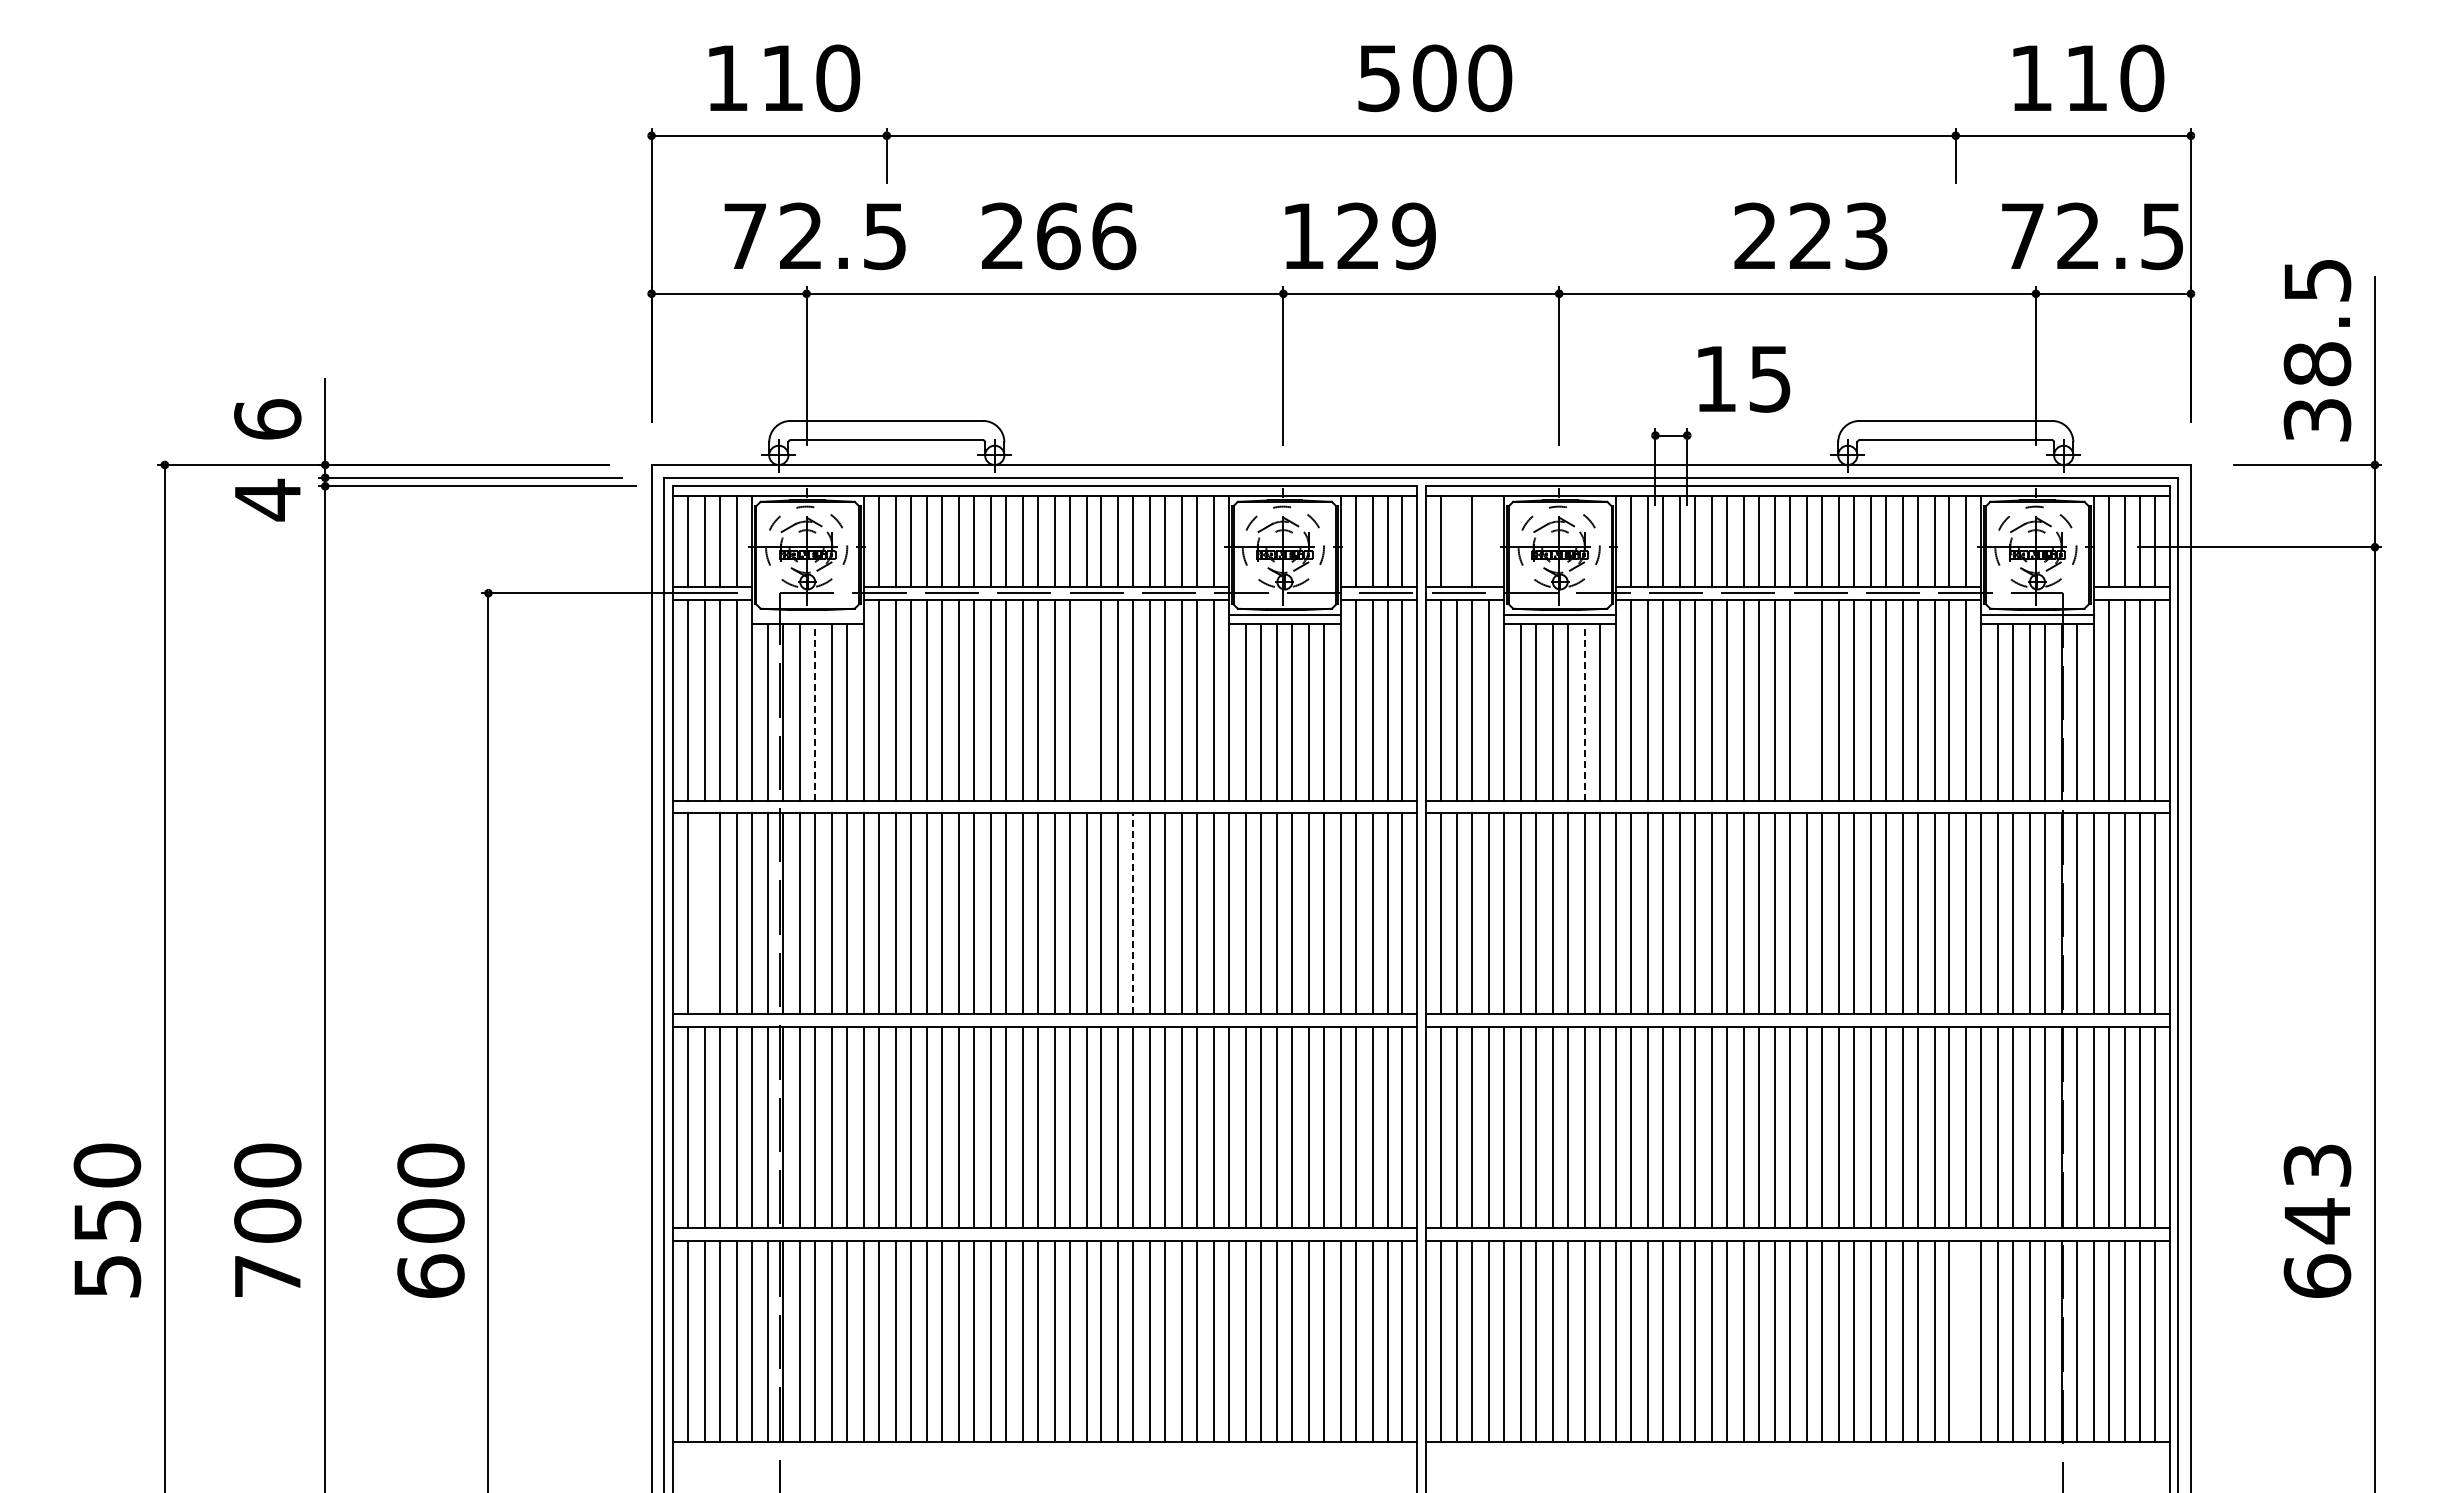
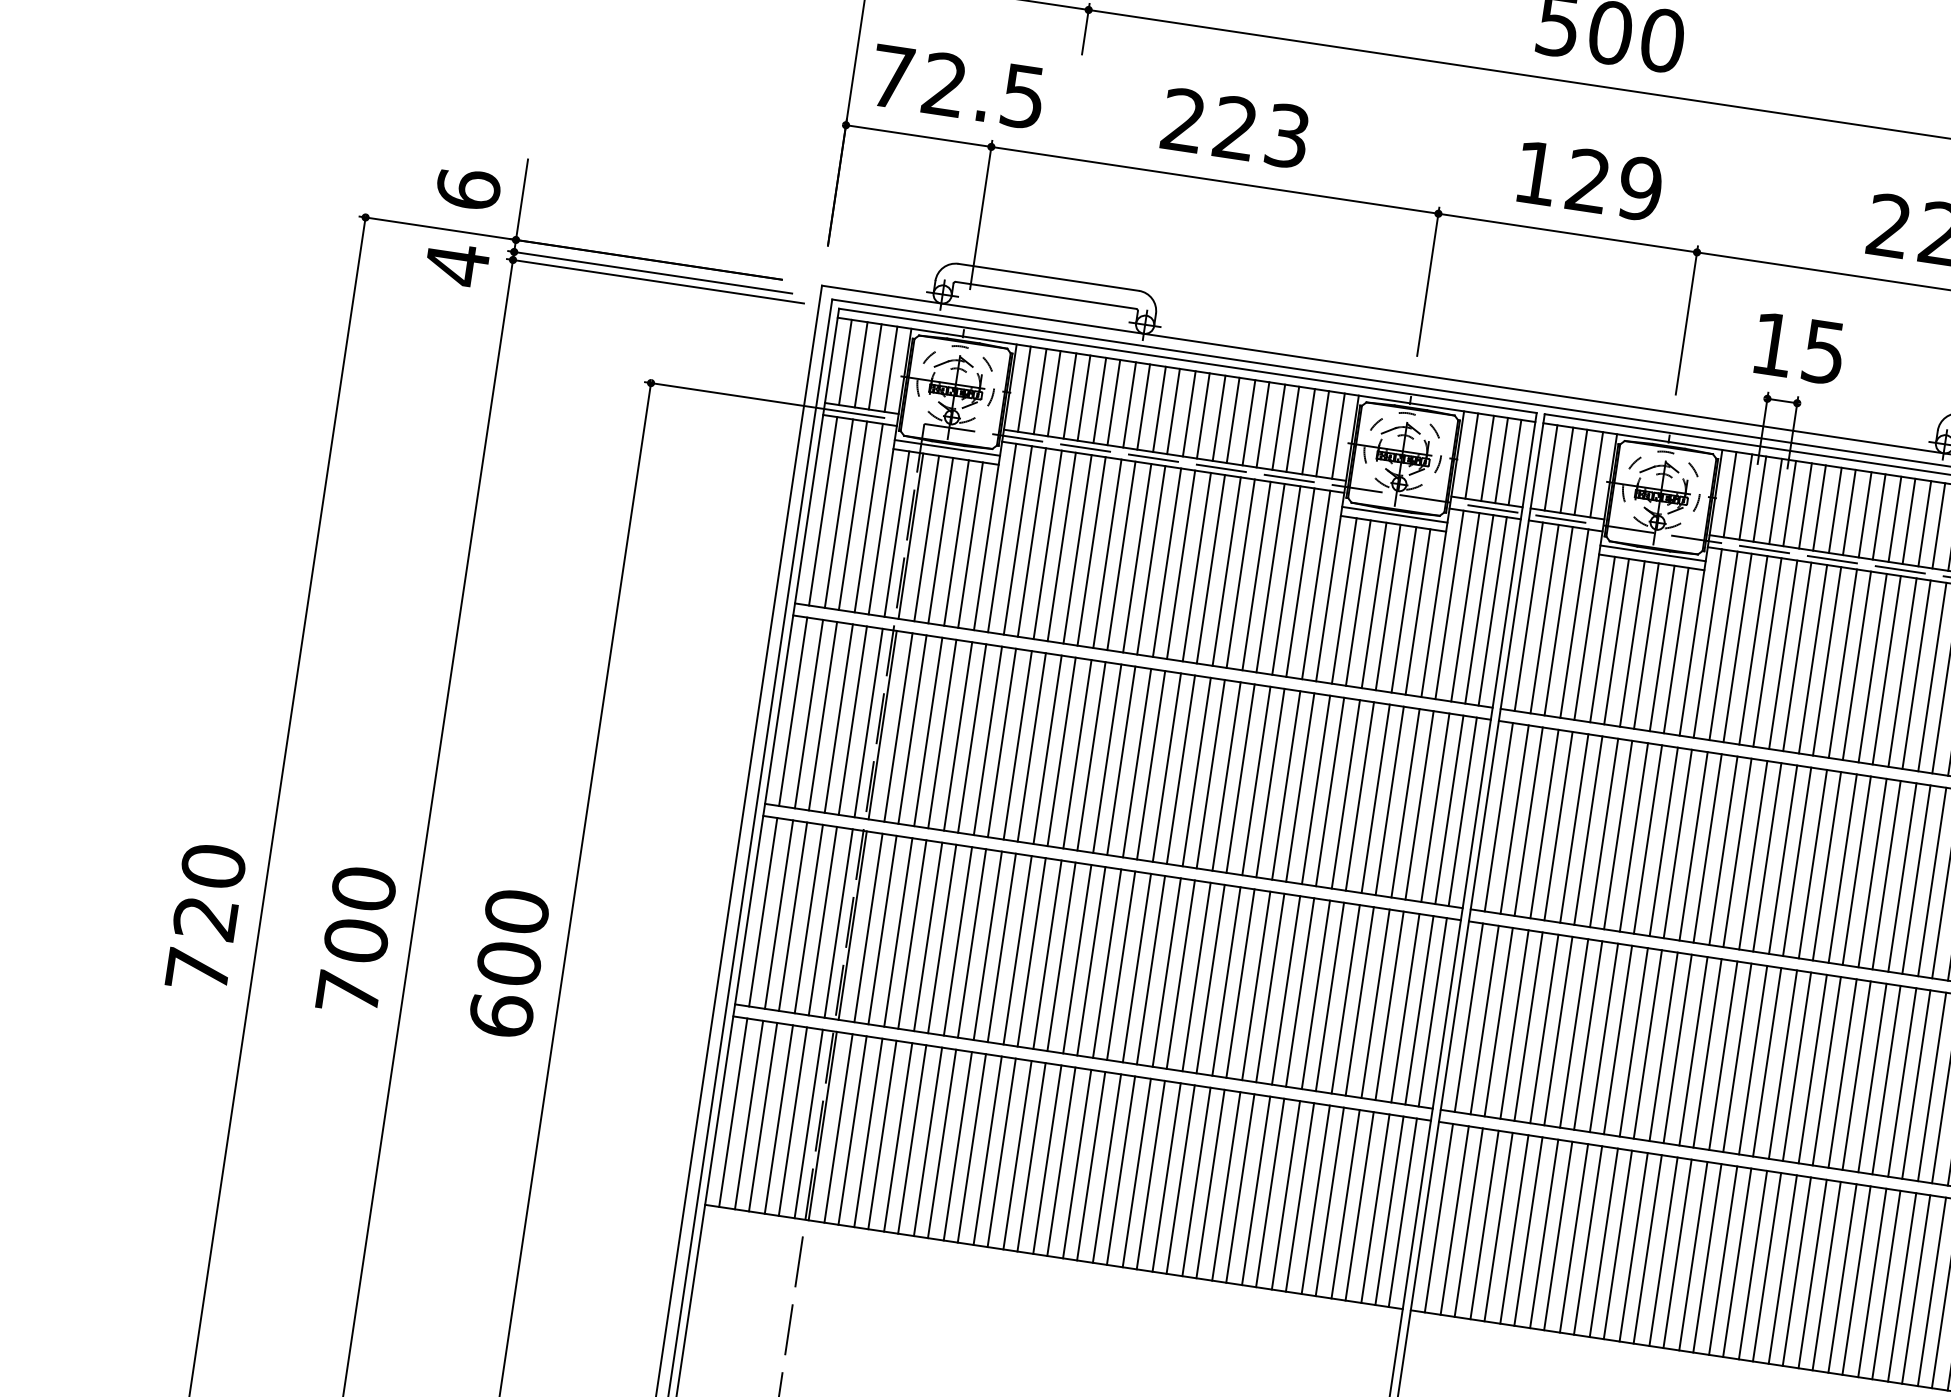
text: (814, 236) -> (957, 86), moved
text: (1086, 236) -> (1261, 132), 266 -> 223
text: (1360, 236) -> (1590, 181), moved
text: (1744, 379) -> (1799, 348), moved
line: (1457, 540) -> (1567, 469), added
line: (1489, 540) -> (1597, 473), added
line: (807, 614) -> (947, 447), added
line: (1086, 699) -> (1196, 566), added
line: (1807, 699) -> (1873, 667), added
line: (815, 711) -> (941, 539), dashed -> solid
line: (1584, 711) -> (1662, 647), dashed -> solid
line: (704, 913) -> (808, 713), added
line: (1133, 913) -> (1211, 773), dashed -> solid
text: (107, 1248) -> (202, 944), 550 -> 720
line: (1966, 1341) -> (1932, 1291), added

